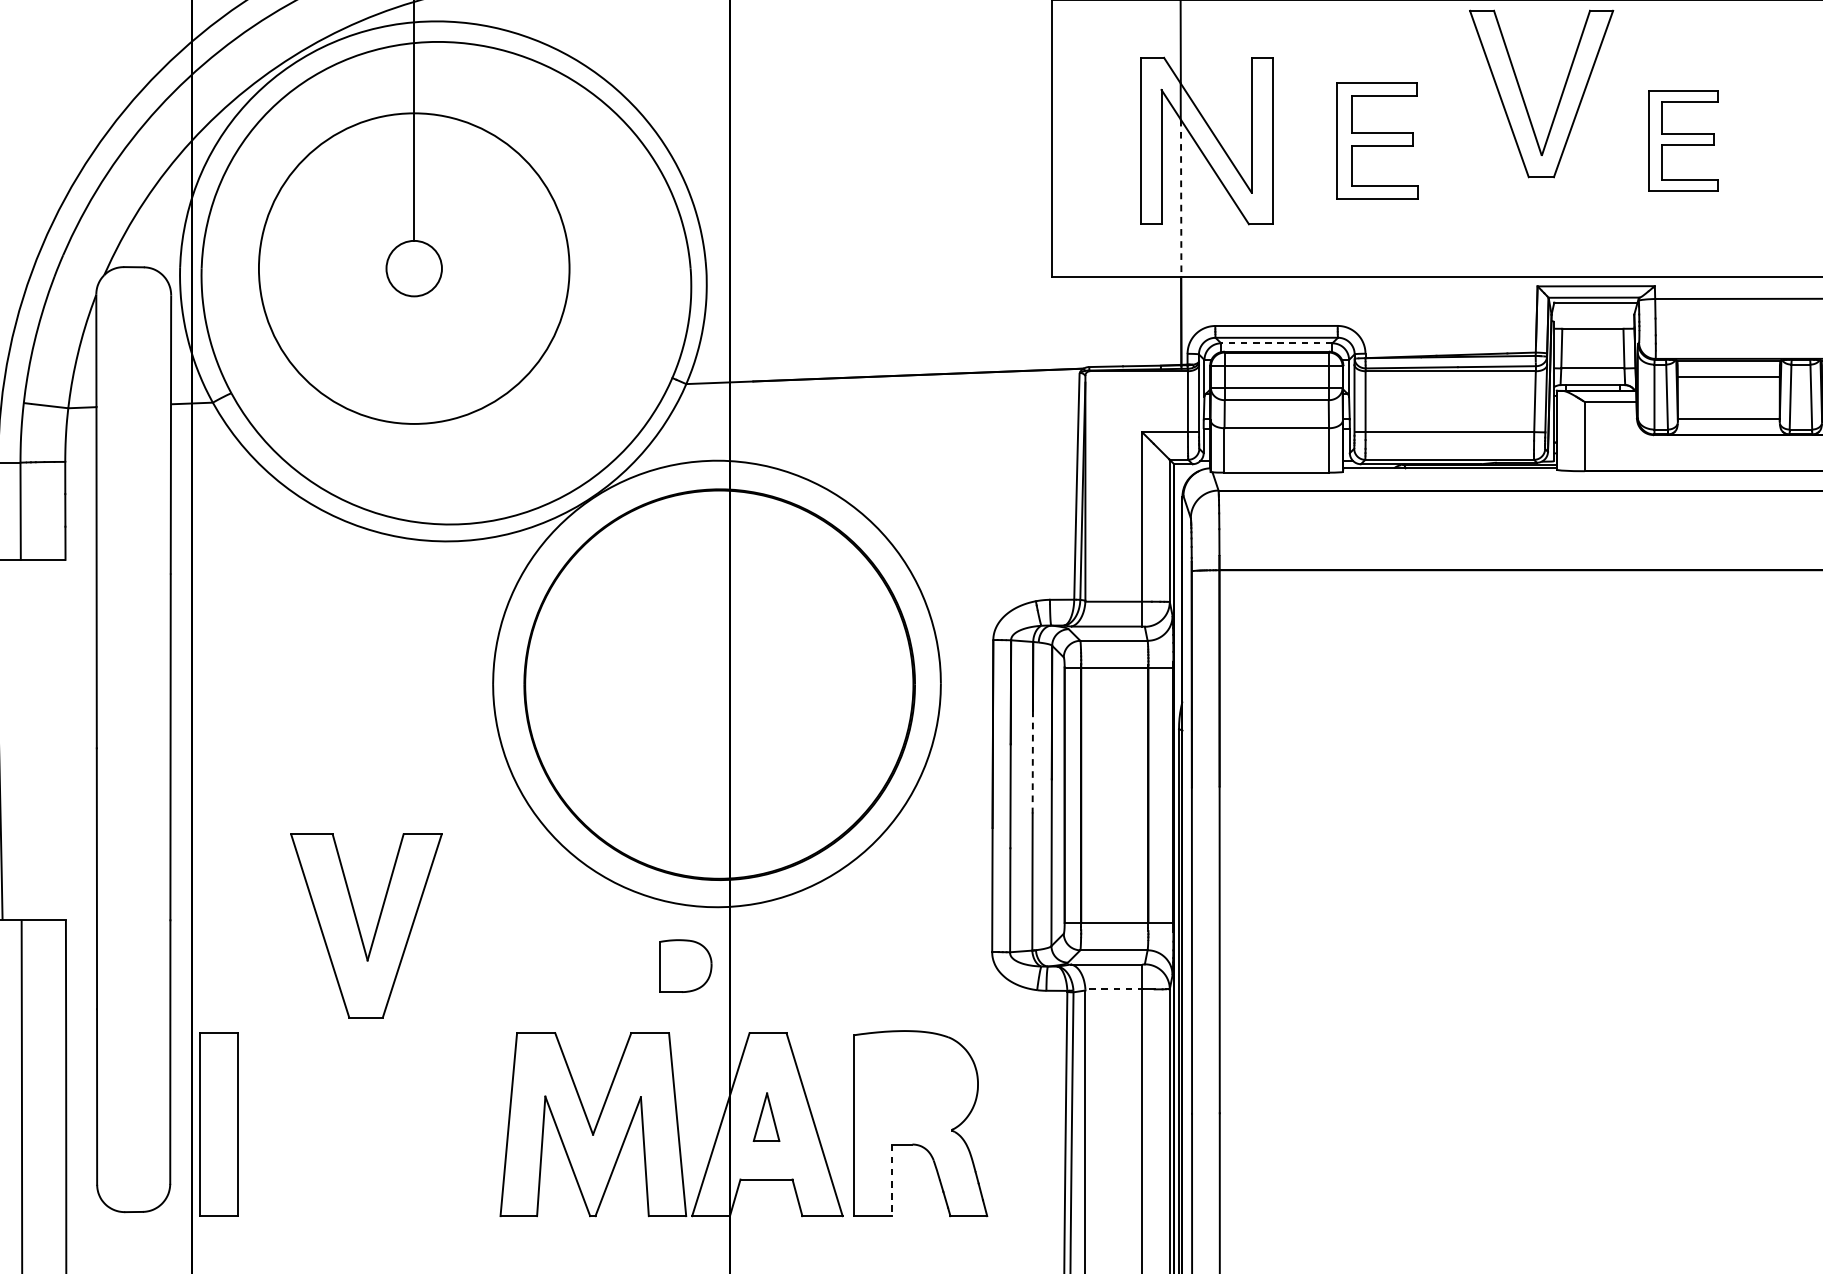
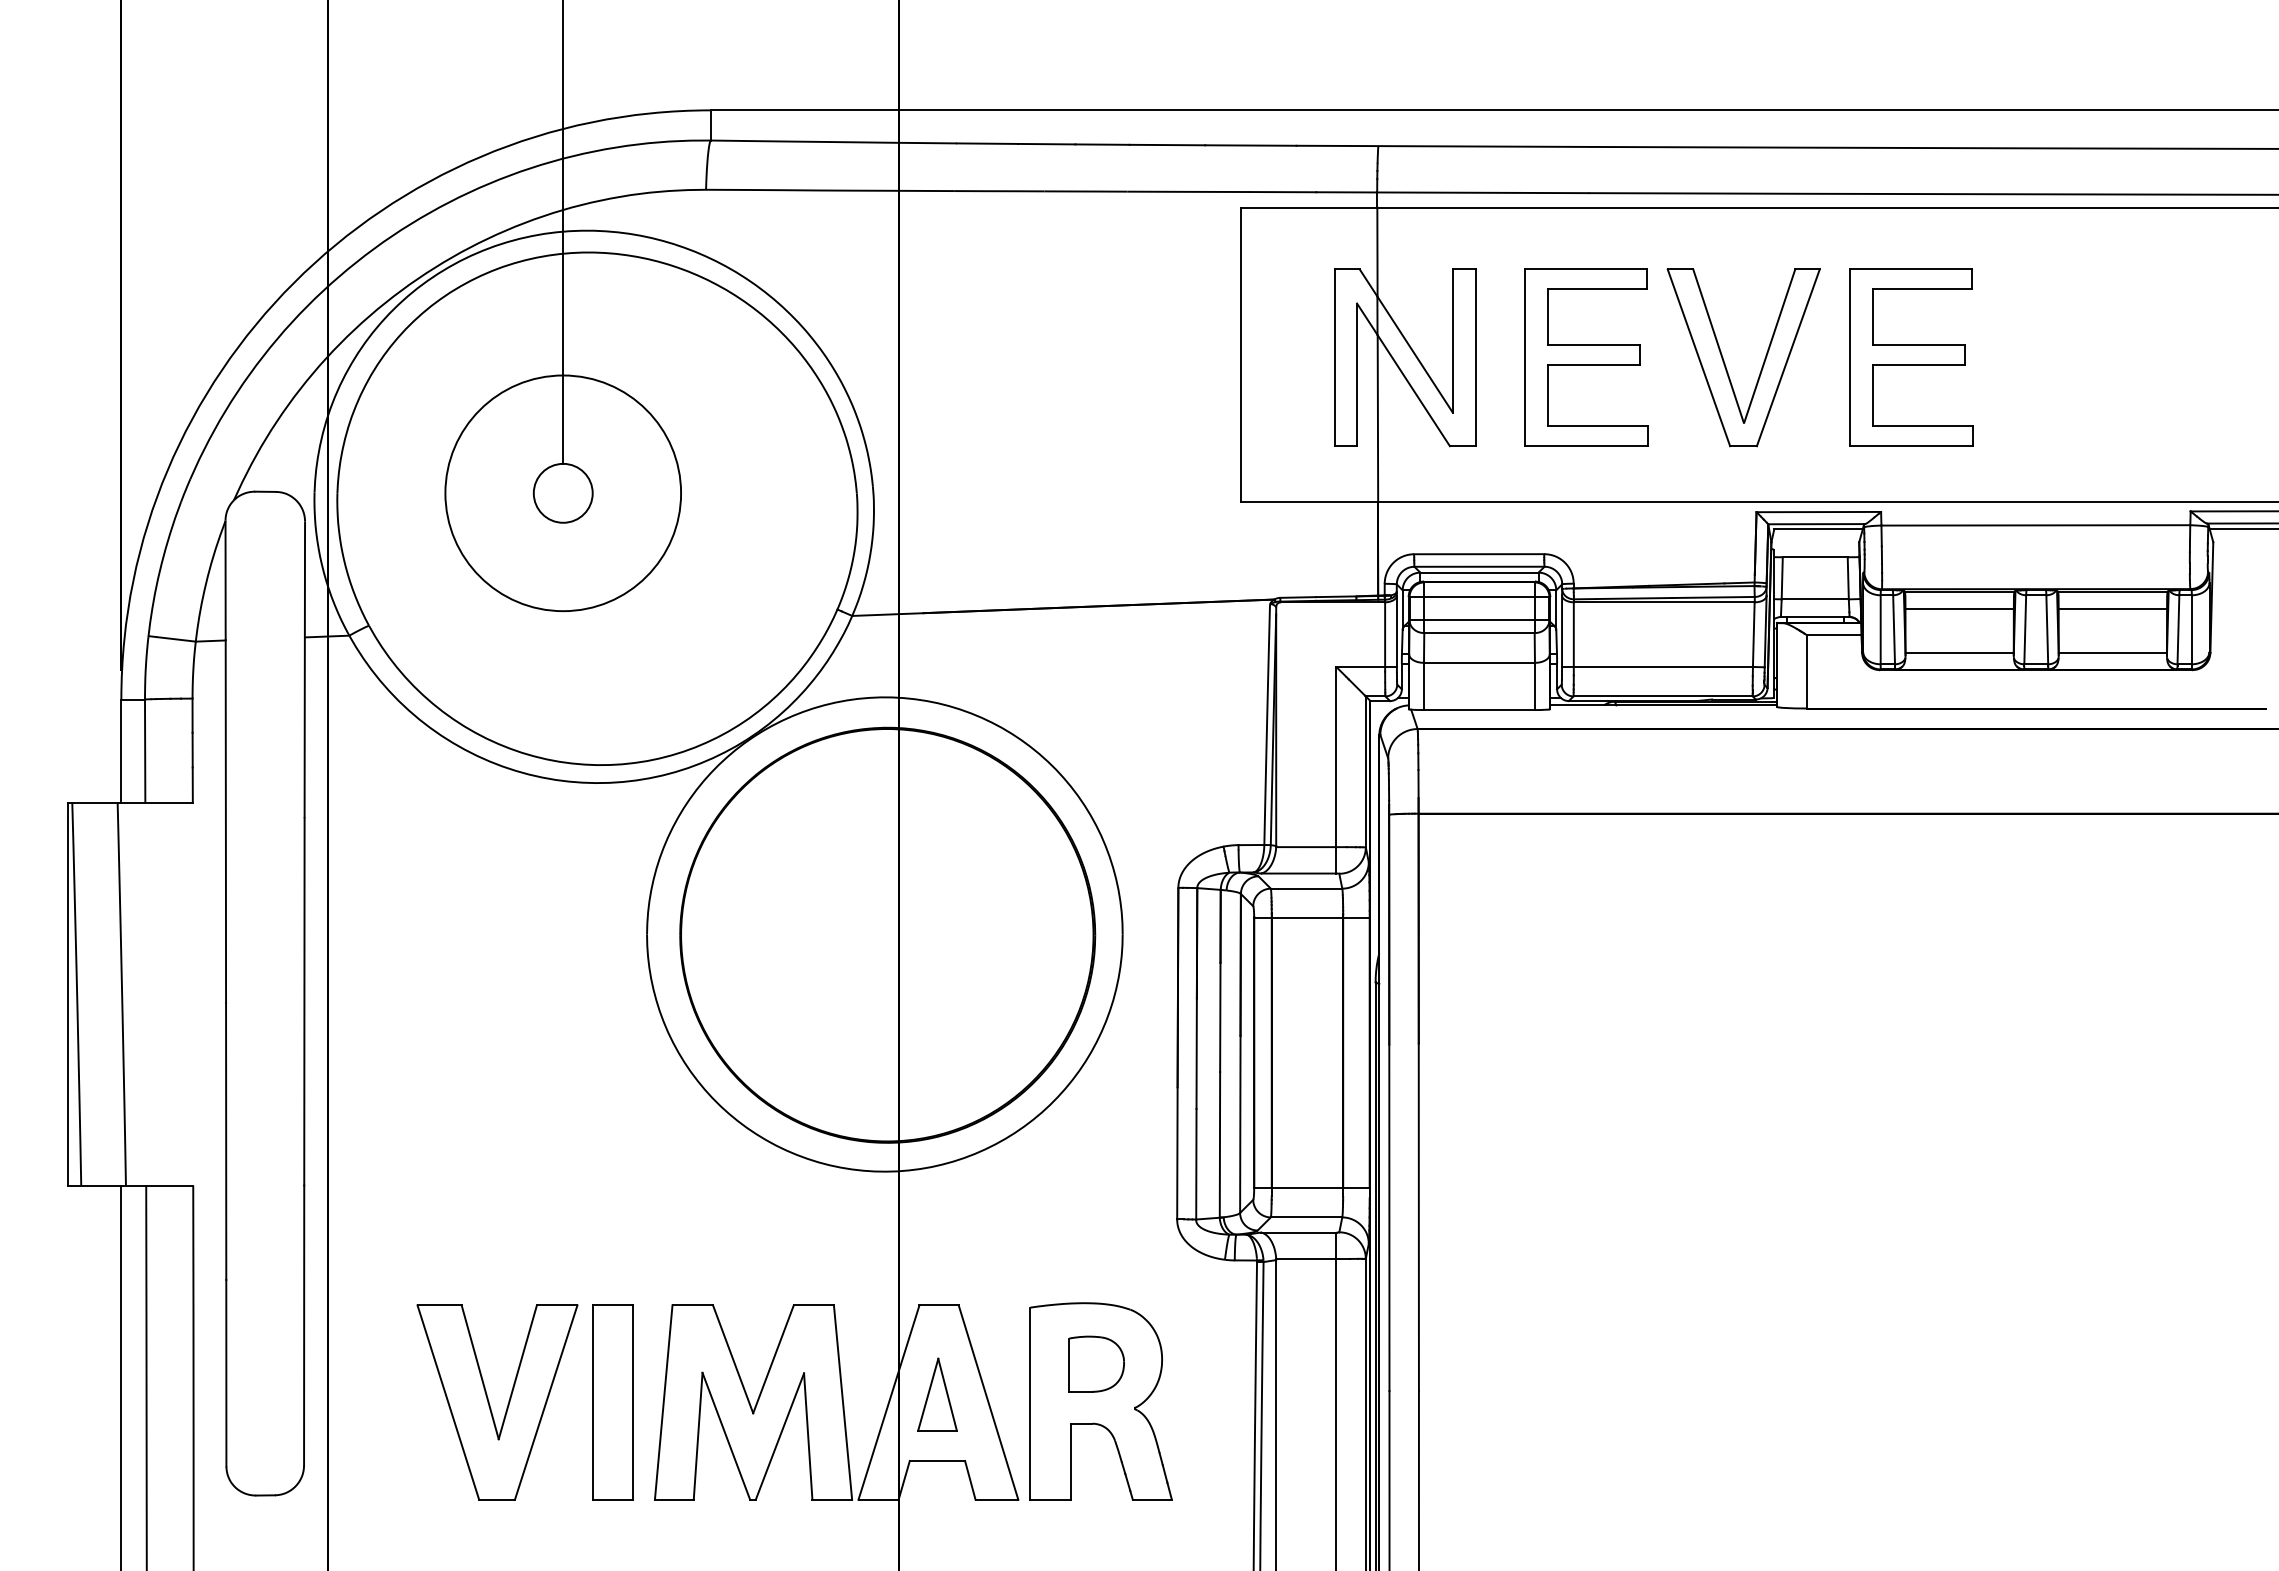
part: (1524, 99) -> (1725, 363), moved
part: (1377, 140) -> (1586, 357), size x1.43
part: (1683, 140) -> (1911, 357), size x1.67
line: (1180, 199) -> (1377, 419), dashed -> solid
circle: (414, 268) -> (563, 493), size x0.71
line: (1275, 343) -> (1478, 572), dashed -> solid
line: (1032, 762) -> (1220, 1017), dashed -> solid
part: (359, 927) -> (490, 1404), moved
part: (685, 965) -> (1096, 1363), moved
line: (1114, 988) -> (1307, 1258), dashed -> solid
part: (766, 1117) -> (937, 1394), size x1.43
part: (218, 1124) -> (612, 1402), moved
line: (891, 1181) -> (1070, 1462), dashed -> solid

